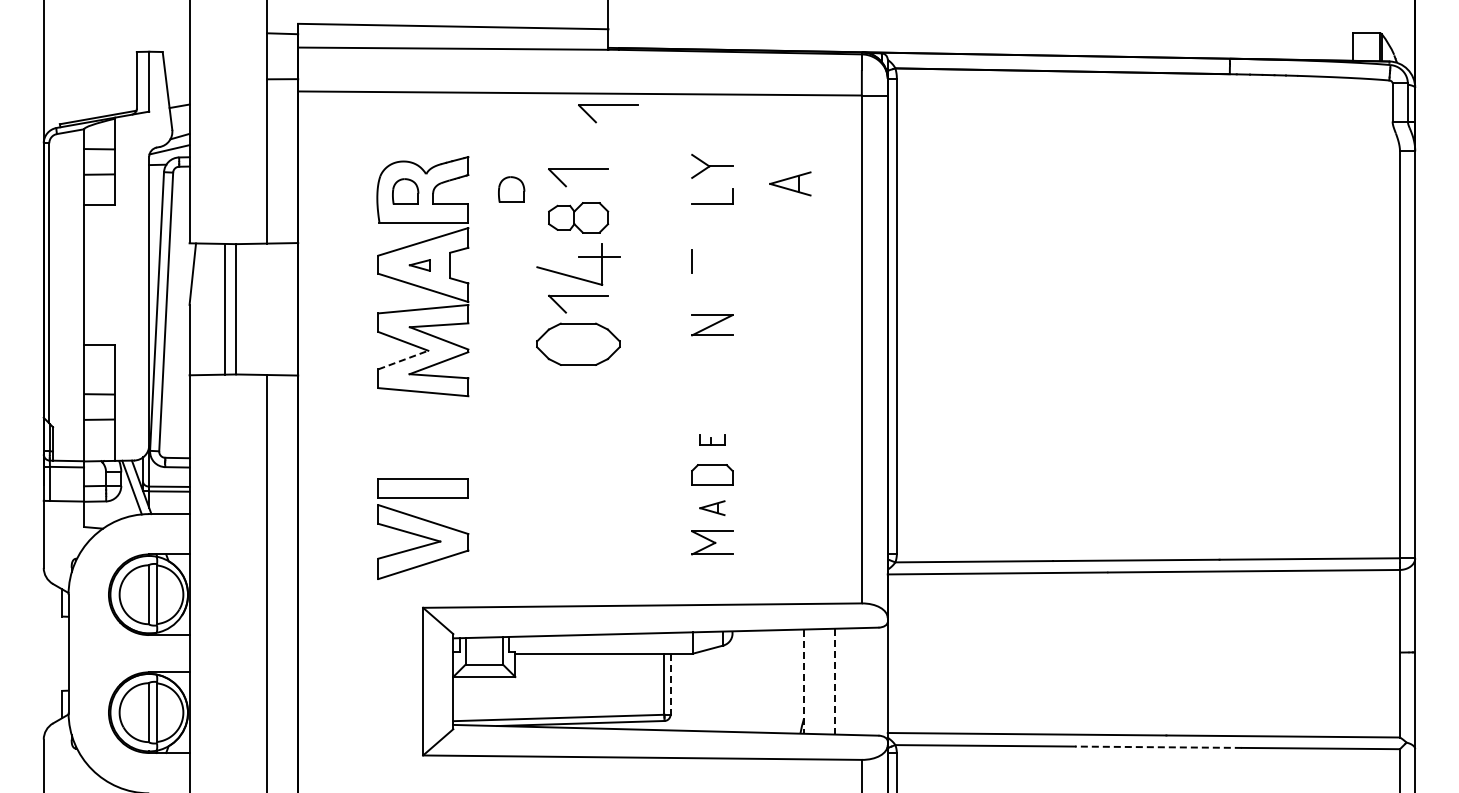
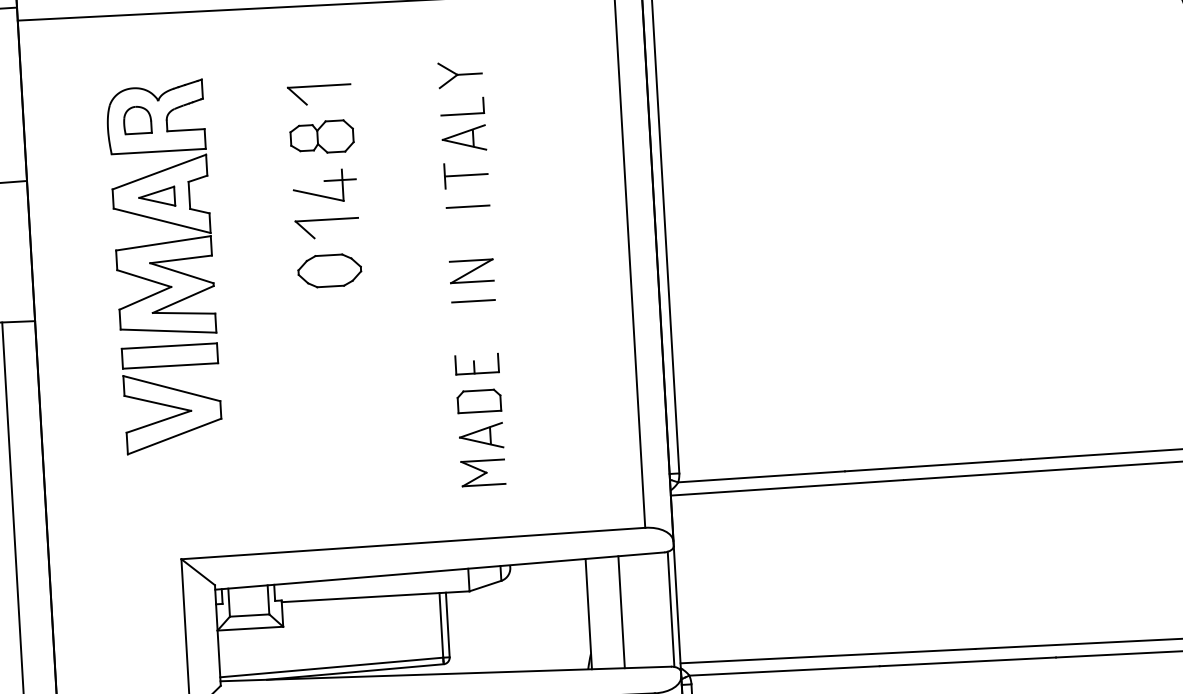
part: (608, 105) -> (346, 16), removed
part: (790, 183) -> (464, 138), moved
part: (511, 189) -> (249, 111), removed
line: (712, 261) -> (466, 175), added
part: (578, 263) -> (324, 185), size x0.71
part: (419, 265) -> (156, 197), size x1.67
line: (712, 291) -> (468, 206), added
part: (712, 325) -> (471, 271), moved
part: (578, 343) -> (329, 270), size x0.71
line: (403, 360) -> (145, 298), dashed -> solid
line: (712, 380) -> (473, 301), added
part: (712, 439) -> (477, 363), size x1.67
part: (712, 507) -> (481, 435), size x1.67
part: (423, 528) -> (172, 398), moved
line: (834, 681) -> (621, 612), dashed -> solid
line: (881, 681) -> (670, 609), added
line: (803, 682) -> (588, 615), dashed -> solid
line: (670, 684) -> (447, 625), dashed -> solid
line: (1158, 747) -> (967, 662), dashed -> solid

